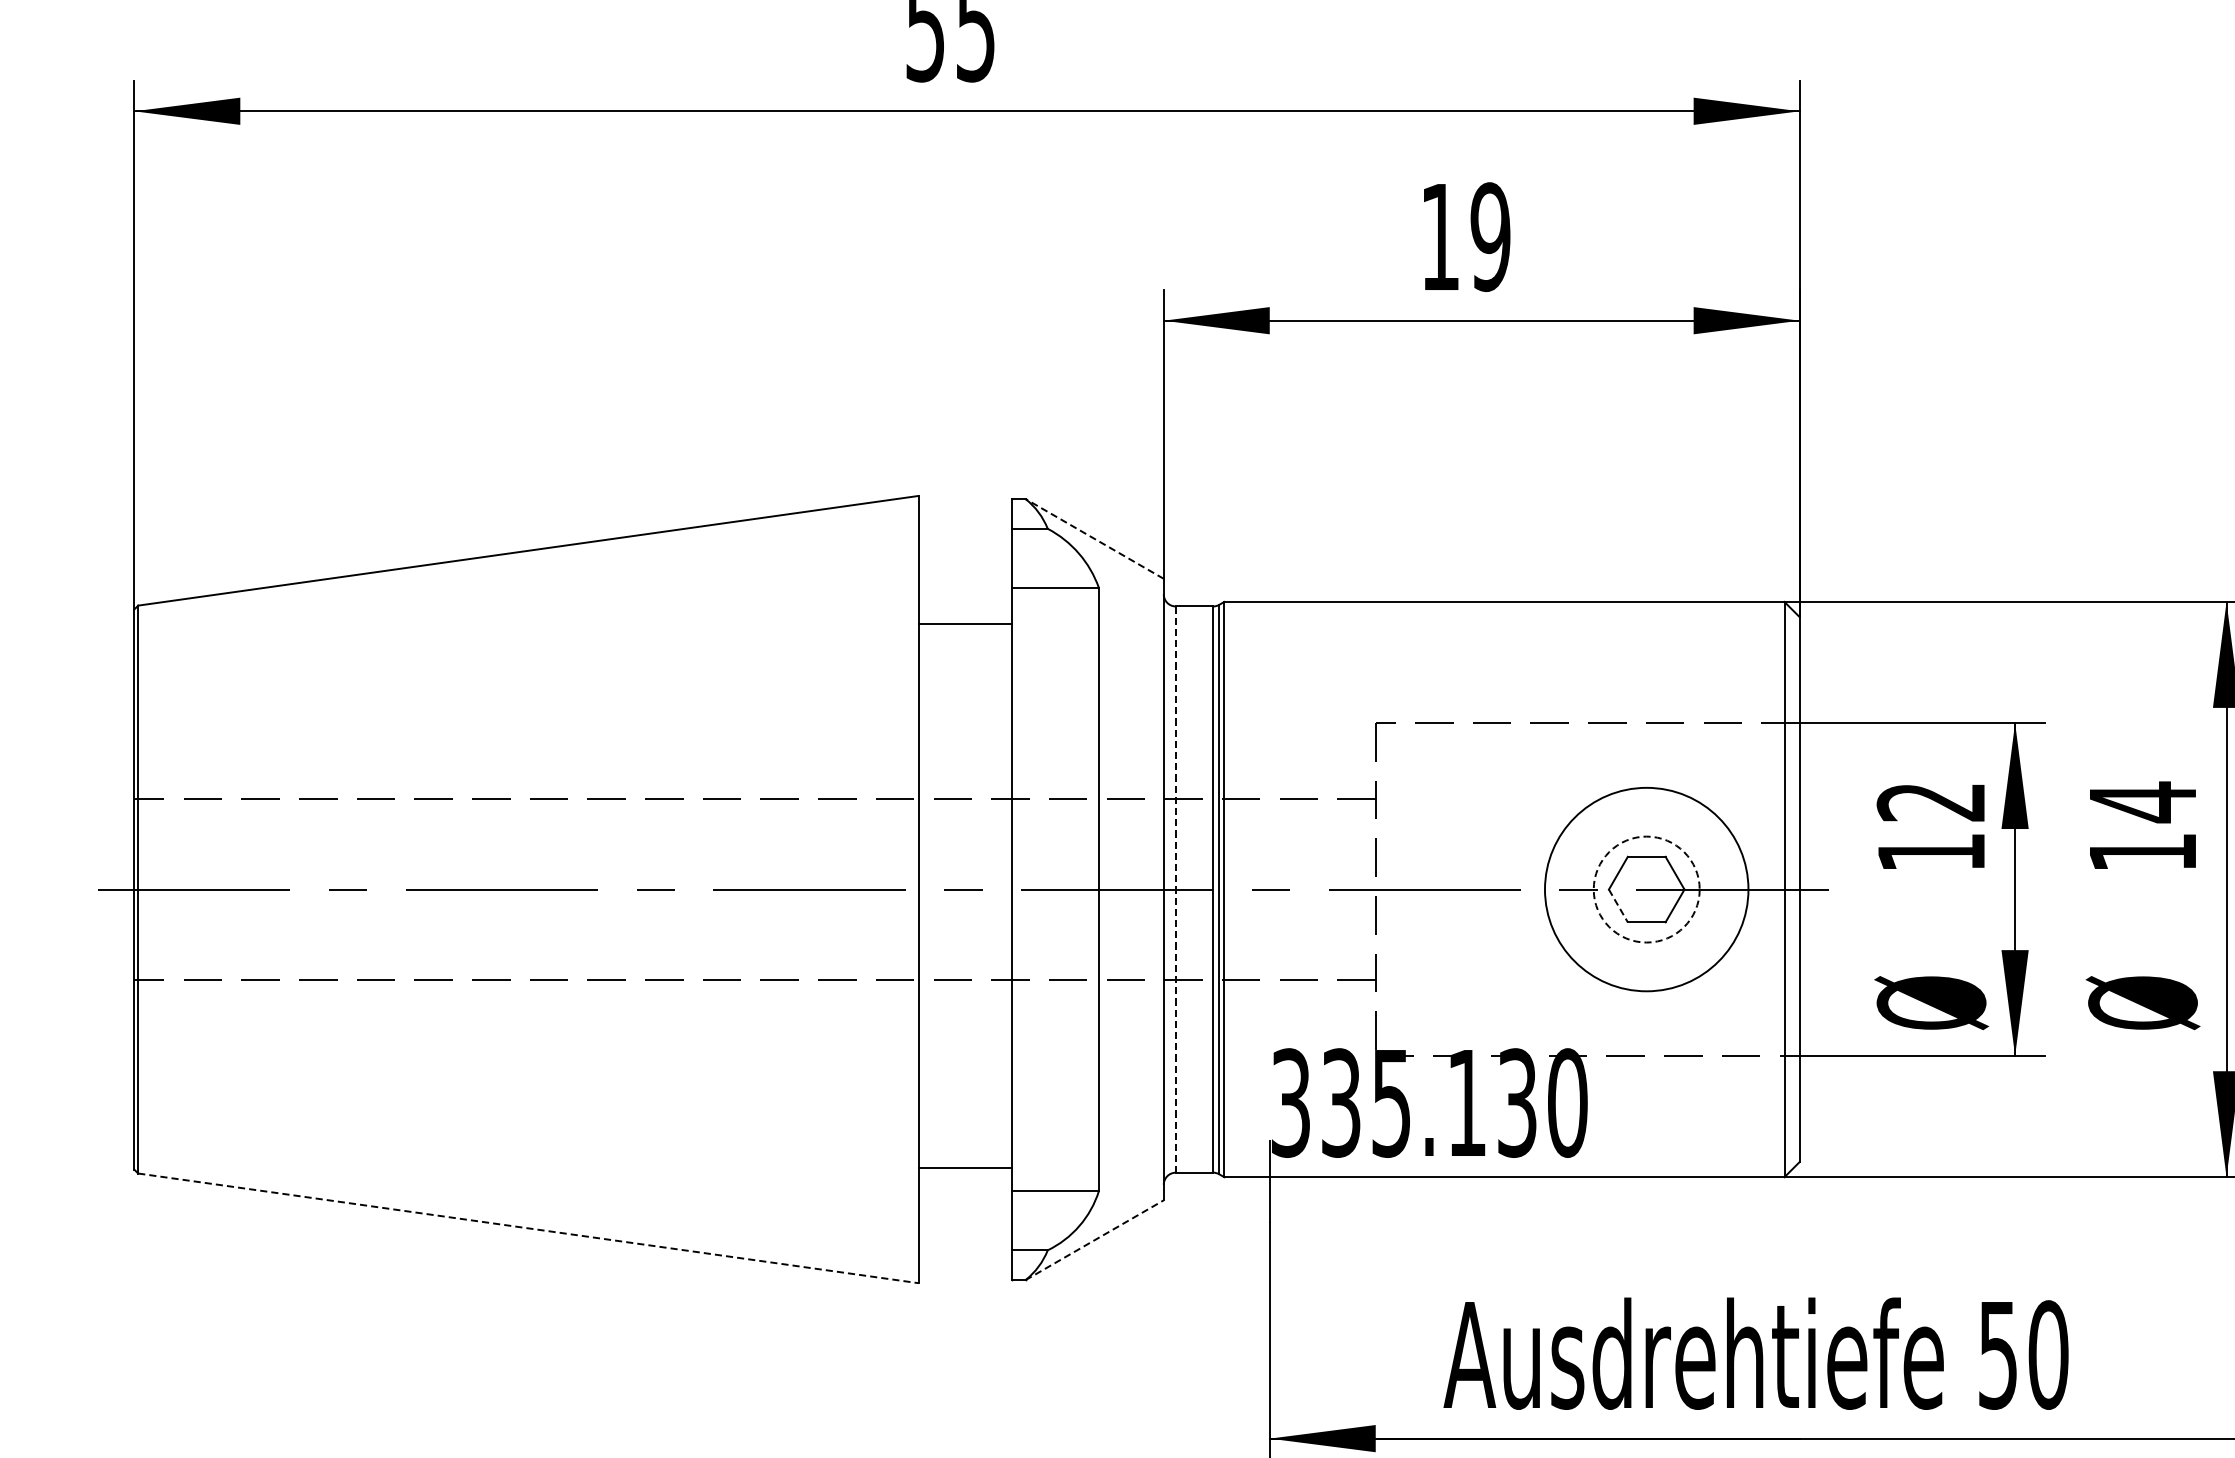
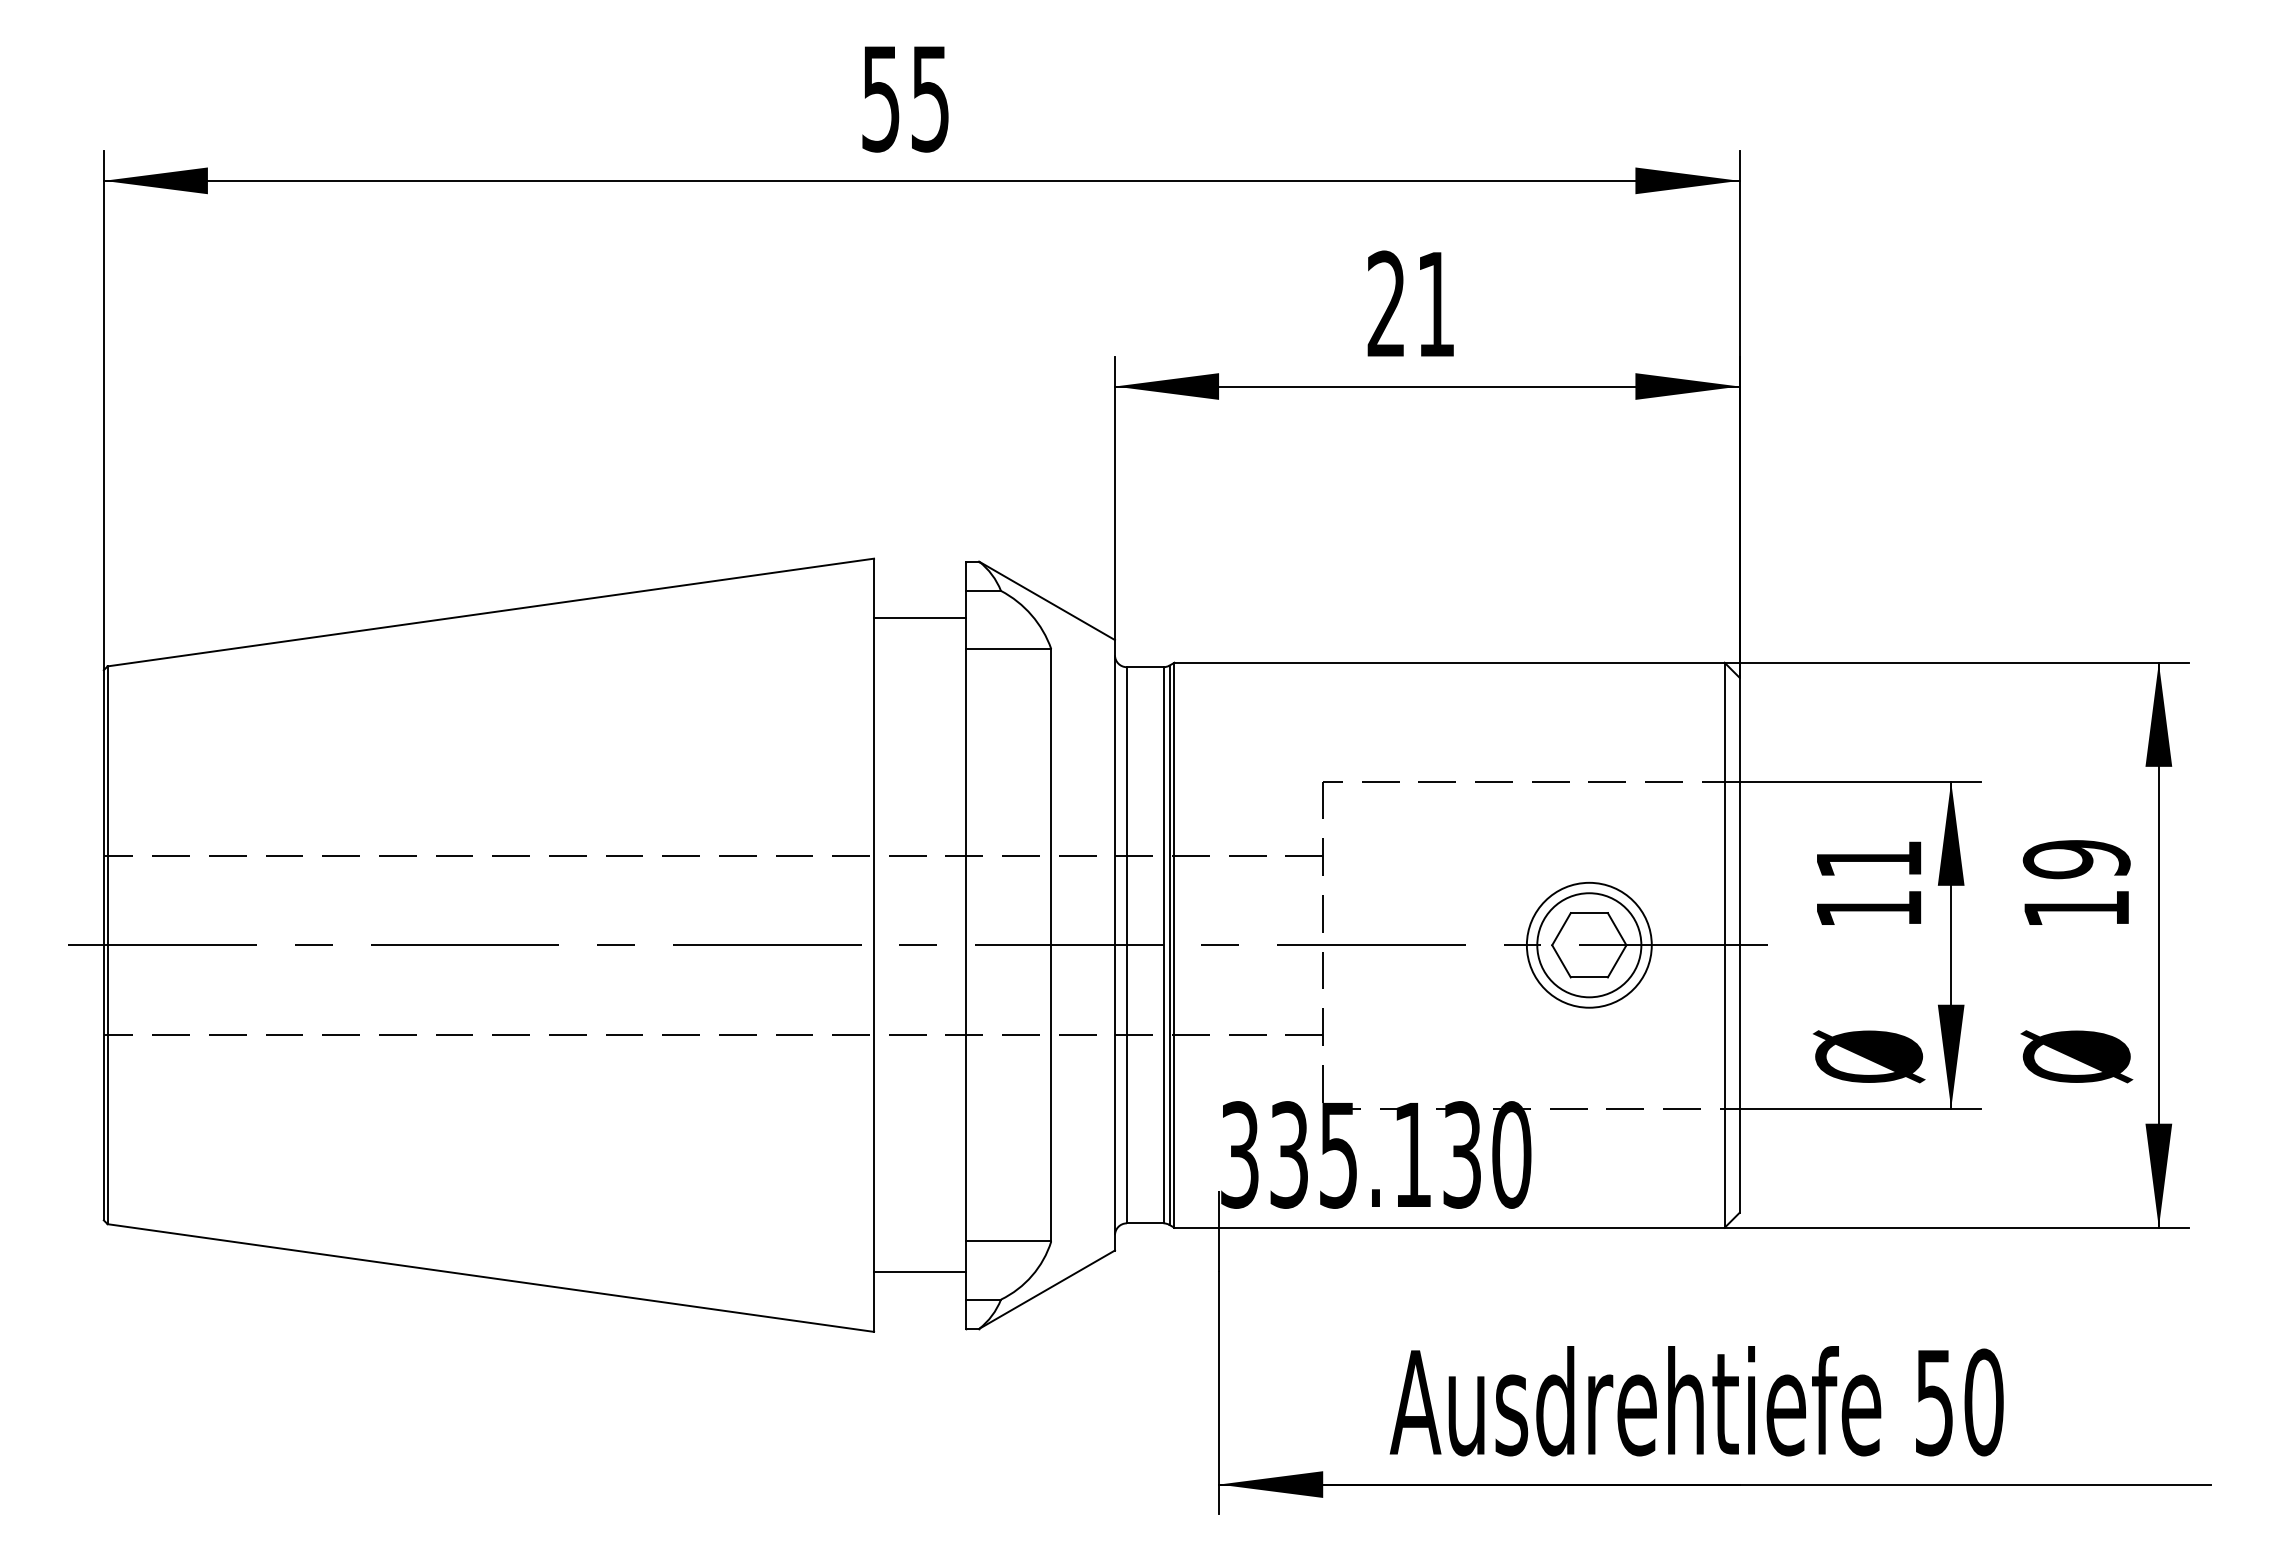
text: (1465, 237) -> (1411, 304), 19 -> 21
line: (1094, 538) -> (1046, 600), dashed -> solid
line: (965, 624) -> (920, 618), moved
text: (1930, 802) -> (1868, 859), 12 -> 11
text: (2142, 802) -> (2076, 859), 14 -> 19
circle: (1645, 888) -> (1588, 944), size x0.62
line: (1175, 889) -> (1126, 945), dashed -> solid
circle: (1646, 889) -> (1589, 945), dashed -> solid
line: (1618, 906) -> (1561, 961), dashed -> solid
line: (965, 1167) -> (920, 1272), moved
line: (527, 1228) -> (490, 1278), dashed -> solid
line: (1095, 1240) -> (1047, 1289), dashed -> solid

